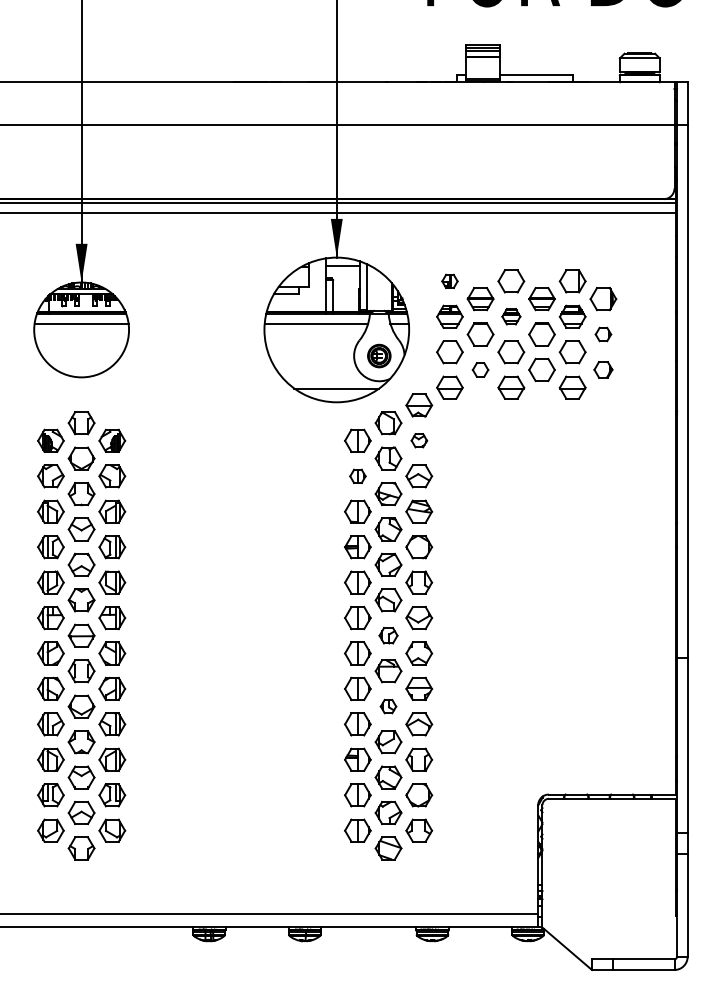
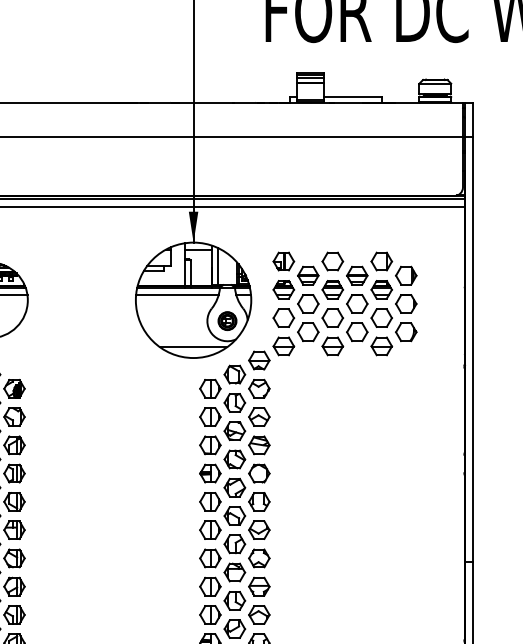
part: (449, 281) -> (283, 261), size x1.67
part: (511, 316) -> (332, 289), size x1.43
part: (603, 334) -> (406, 303), size x1.67
part: (480, 369) -> (308, 331), size x1.67
part: (603, 369) -> (406, 331), size x1.43
part: (419, 440) -> (259, 388), size x1.67
part: (357, 476) -> (210, 417), size x1.67
part: (388, 635) -> (234, 544), size x1.43
part: (388, 706) -> (234, 600), size x1.67

